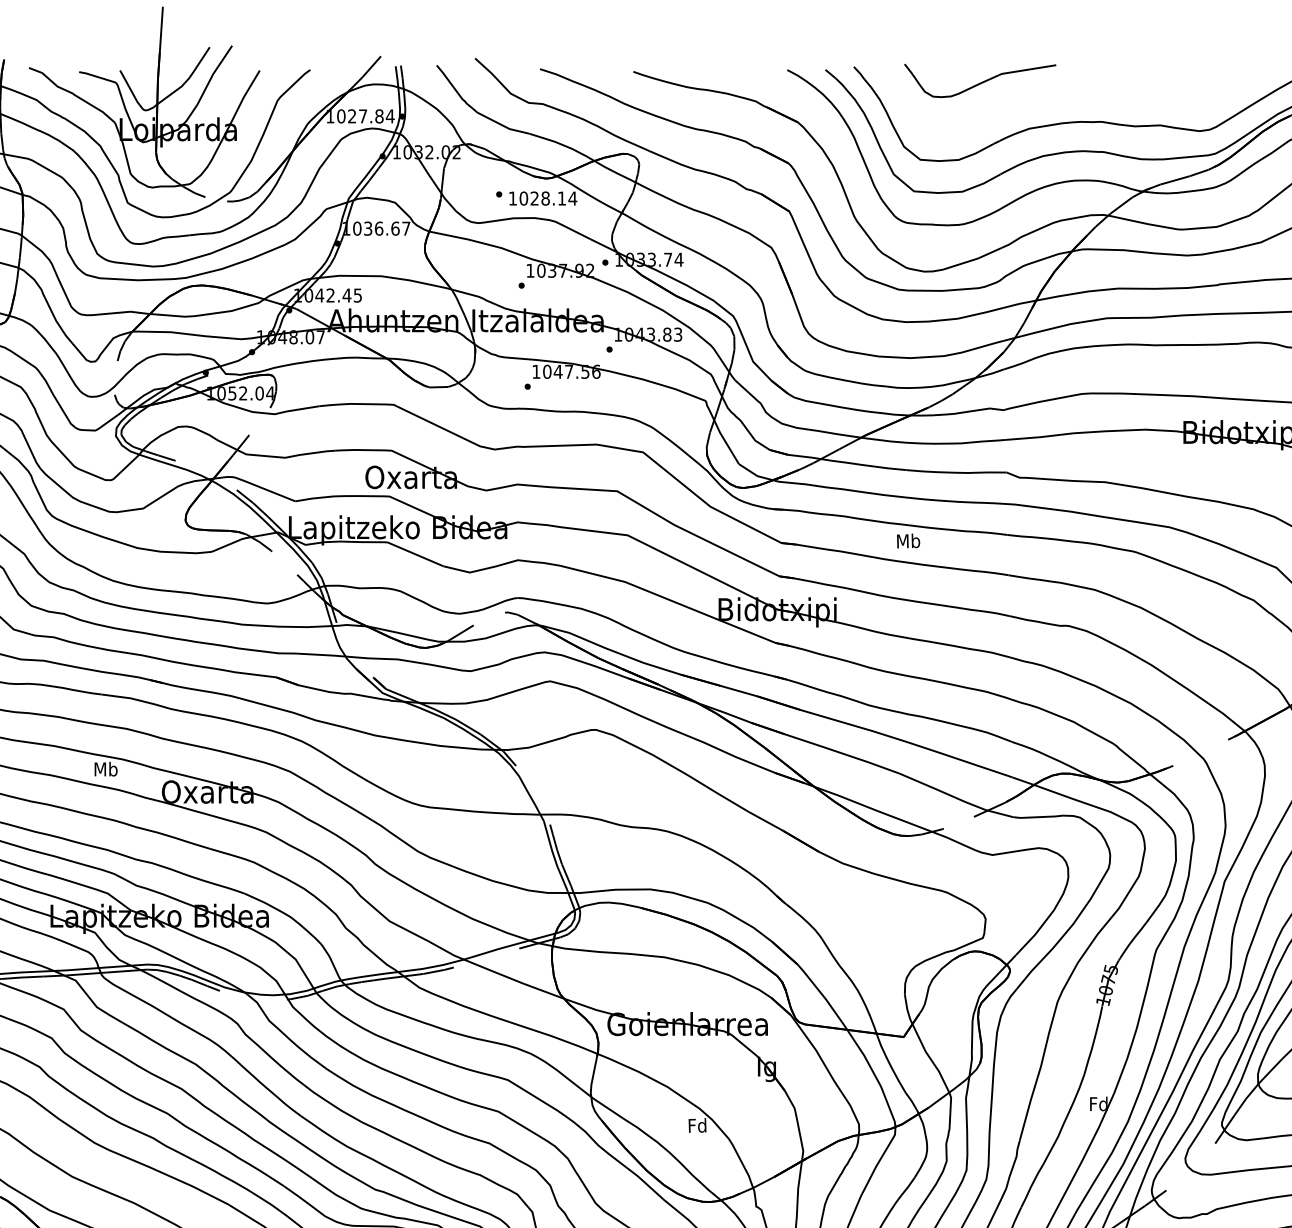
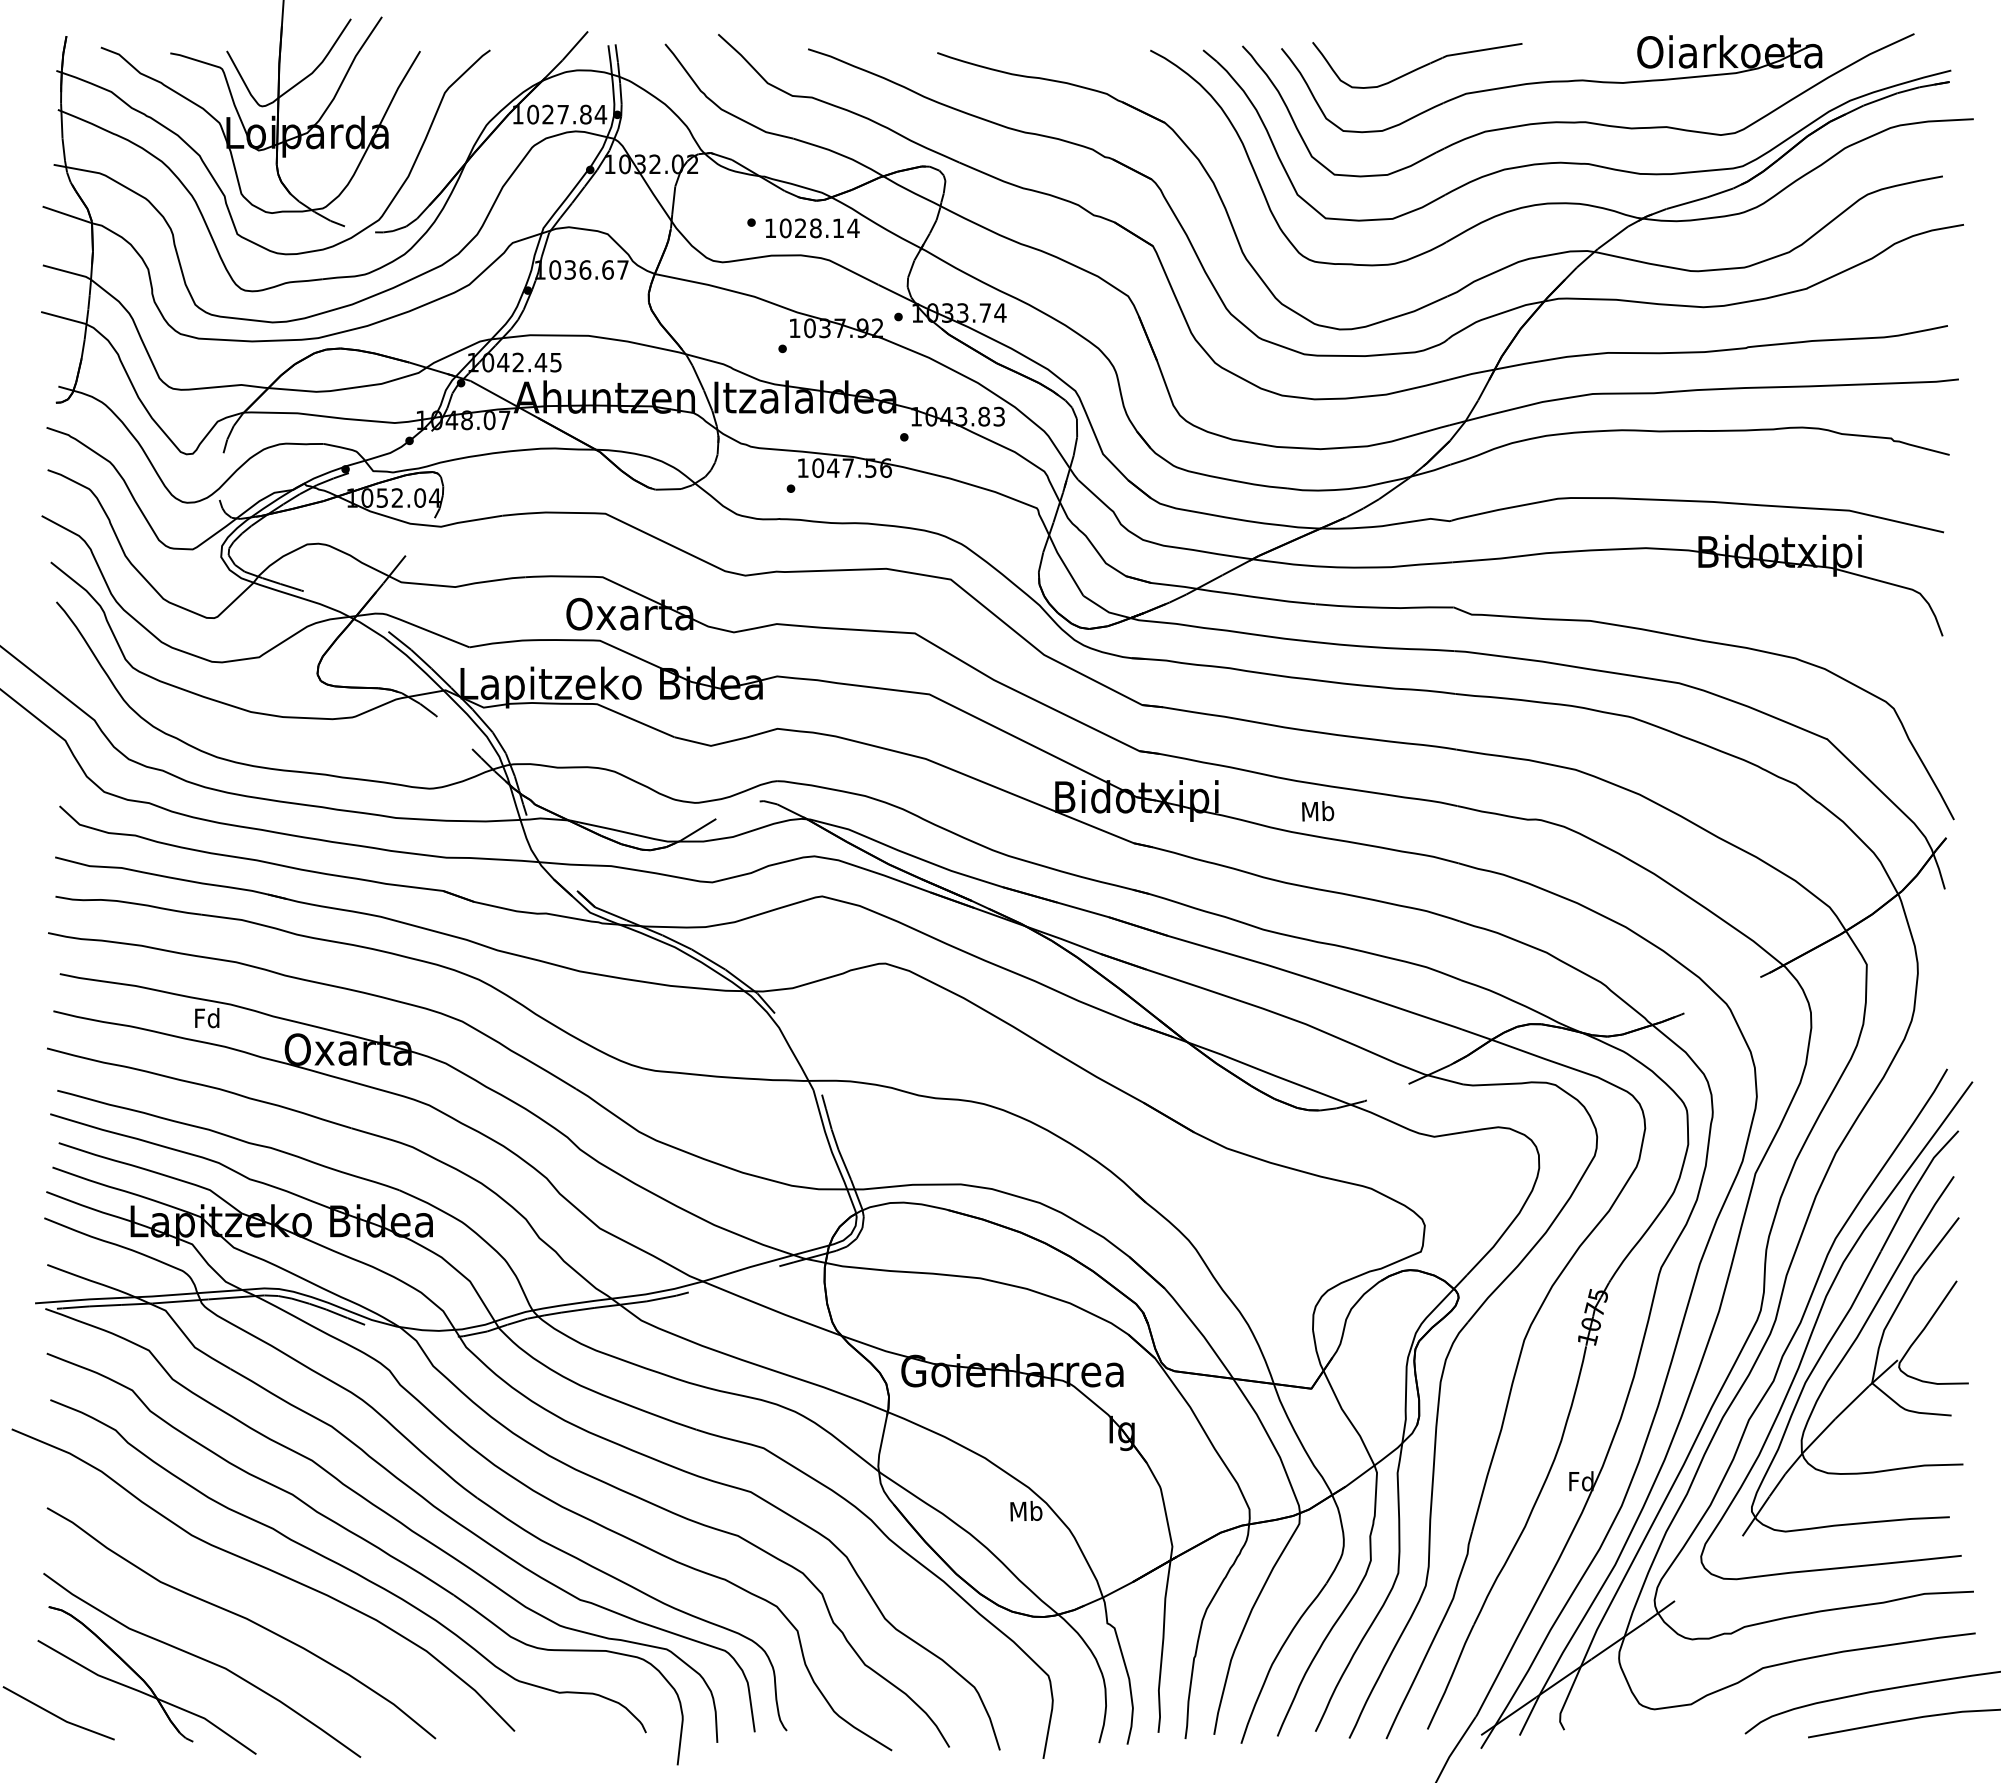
part: (1077, 94) -> (1551, 84), added
text: (908, 541) -> (1318, 811), moved
text: (106, 769) -> (207, 1018), Mb -> Fd
text: (697, 1125) -> (1026, 1510), Fd -> Mb

